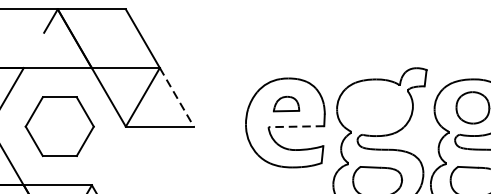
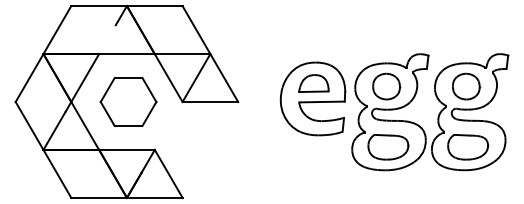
line: (177, 97) -> (224, 78), dashed -> solid
part: (286, 104) -> (313, 83), size x1.43
part: (375, 107) -> (386, 86), added
line: (297, 127) -> (322, 102), dashed -> solid

